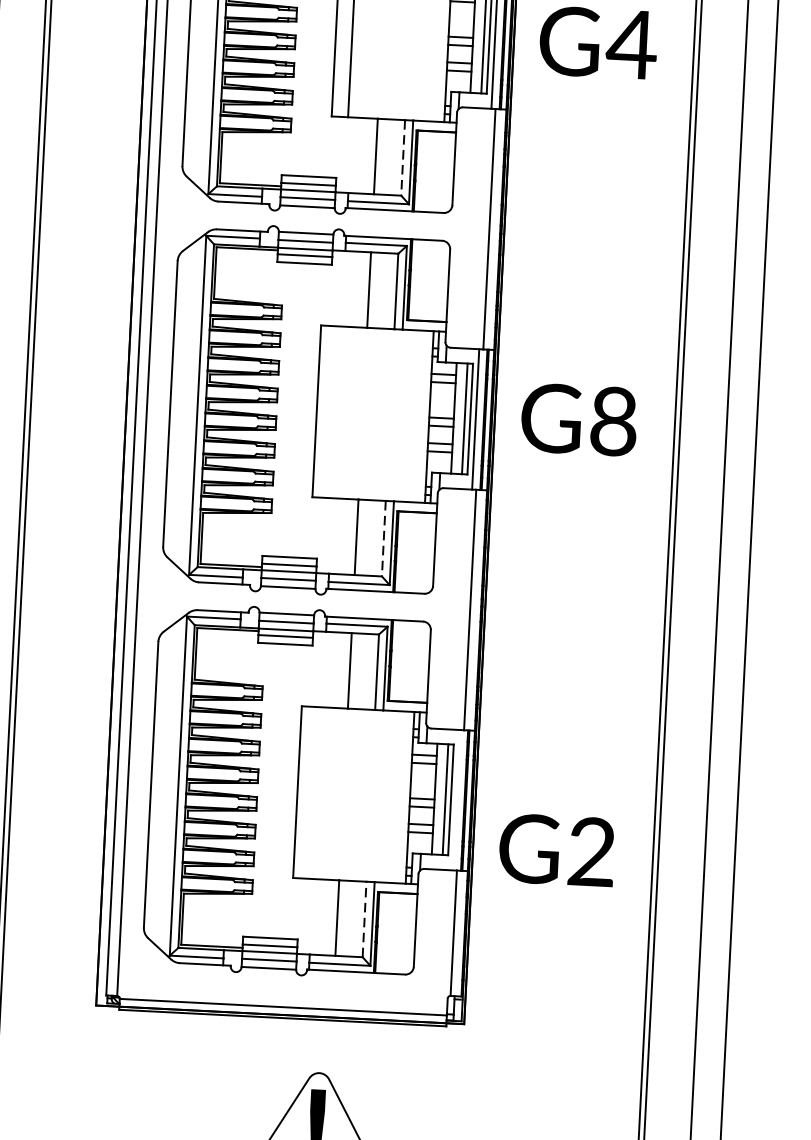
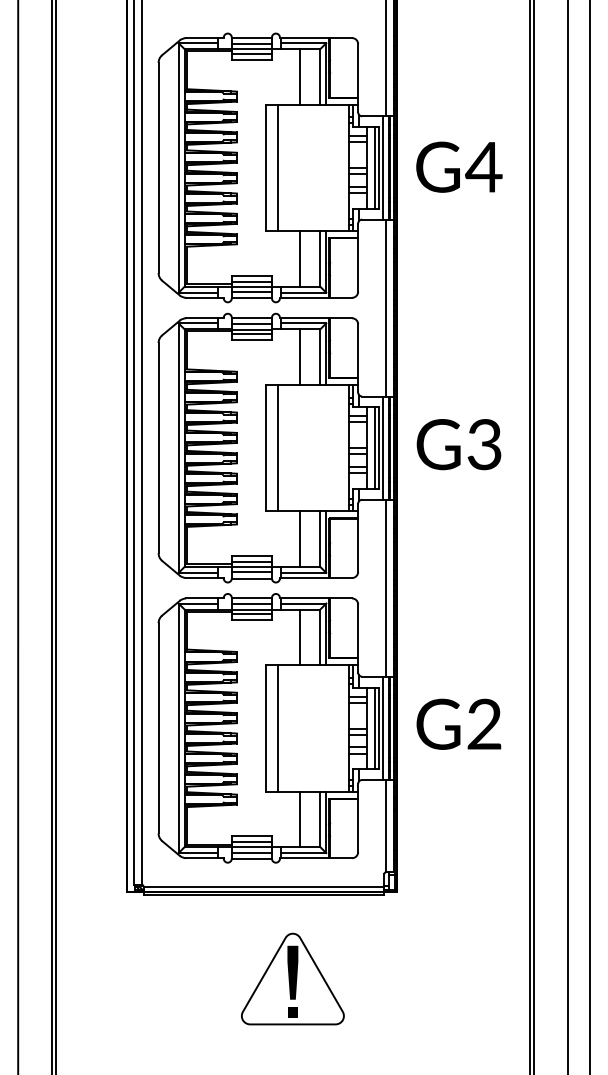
line: (403, 157) -> (320, 258), dashed -> solid
line: (333, 411) -> (278, 447), added
text: (613, 421) -> (484, 444), G8 -> G3
line: (384, 539) -> (320, 539), dashed -> solid
line: (314, 793) -> (278, 728), added
line: (456, 799) -> (383, 727), added
text: (556, 849) -> (458, 723), moved
line: (364, 919) -> (320, 819), dashed -> solid

